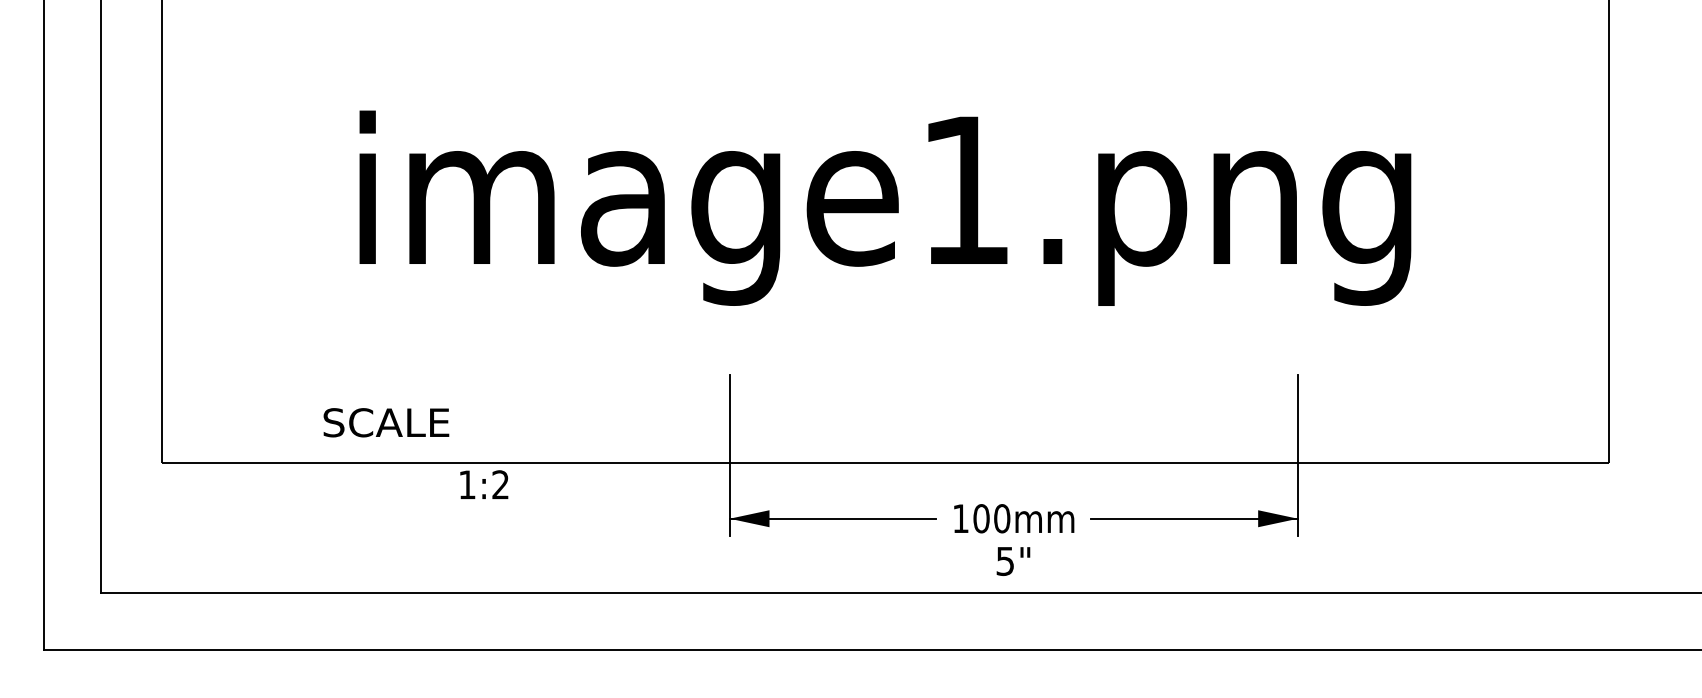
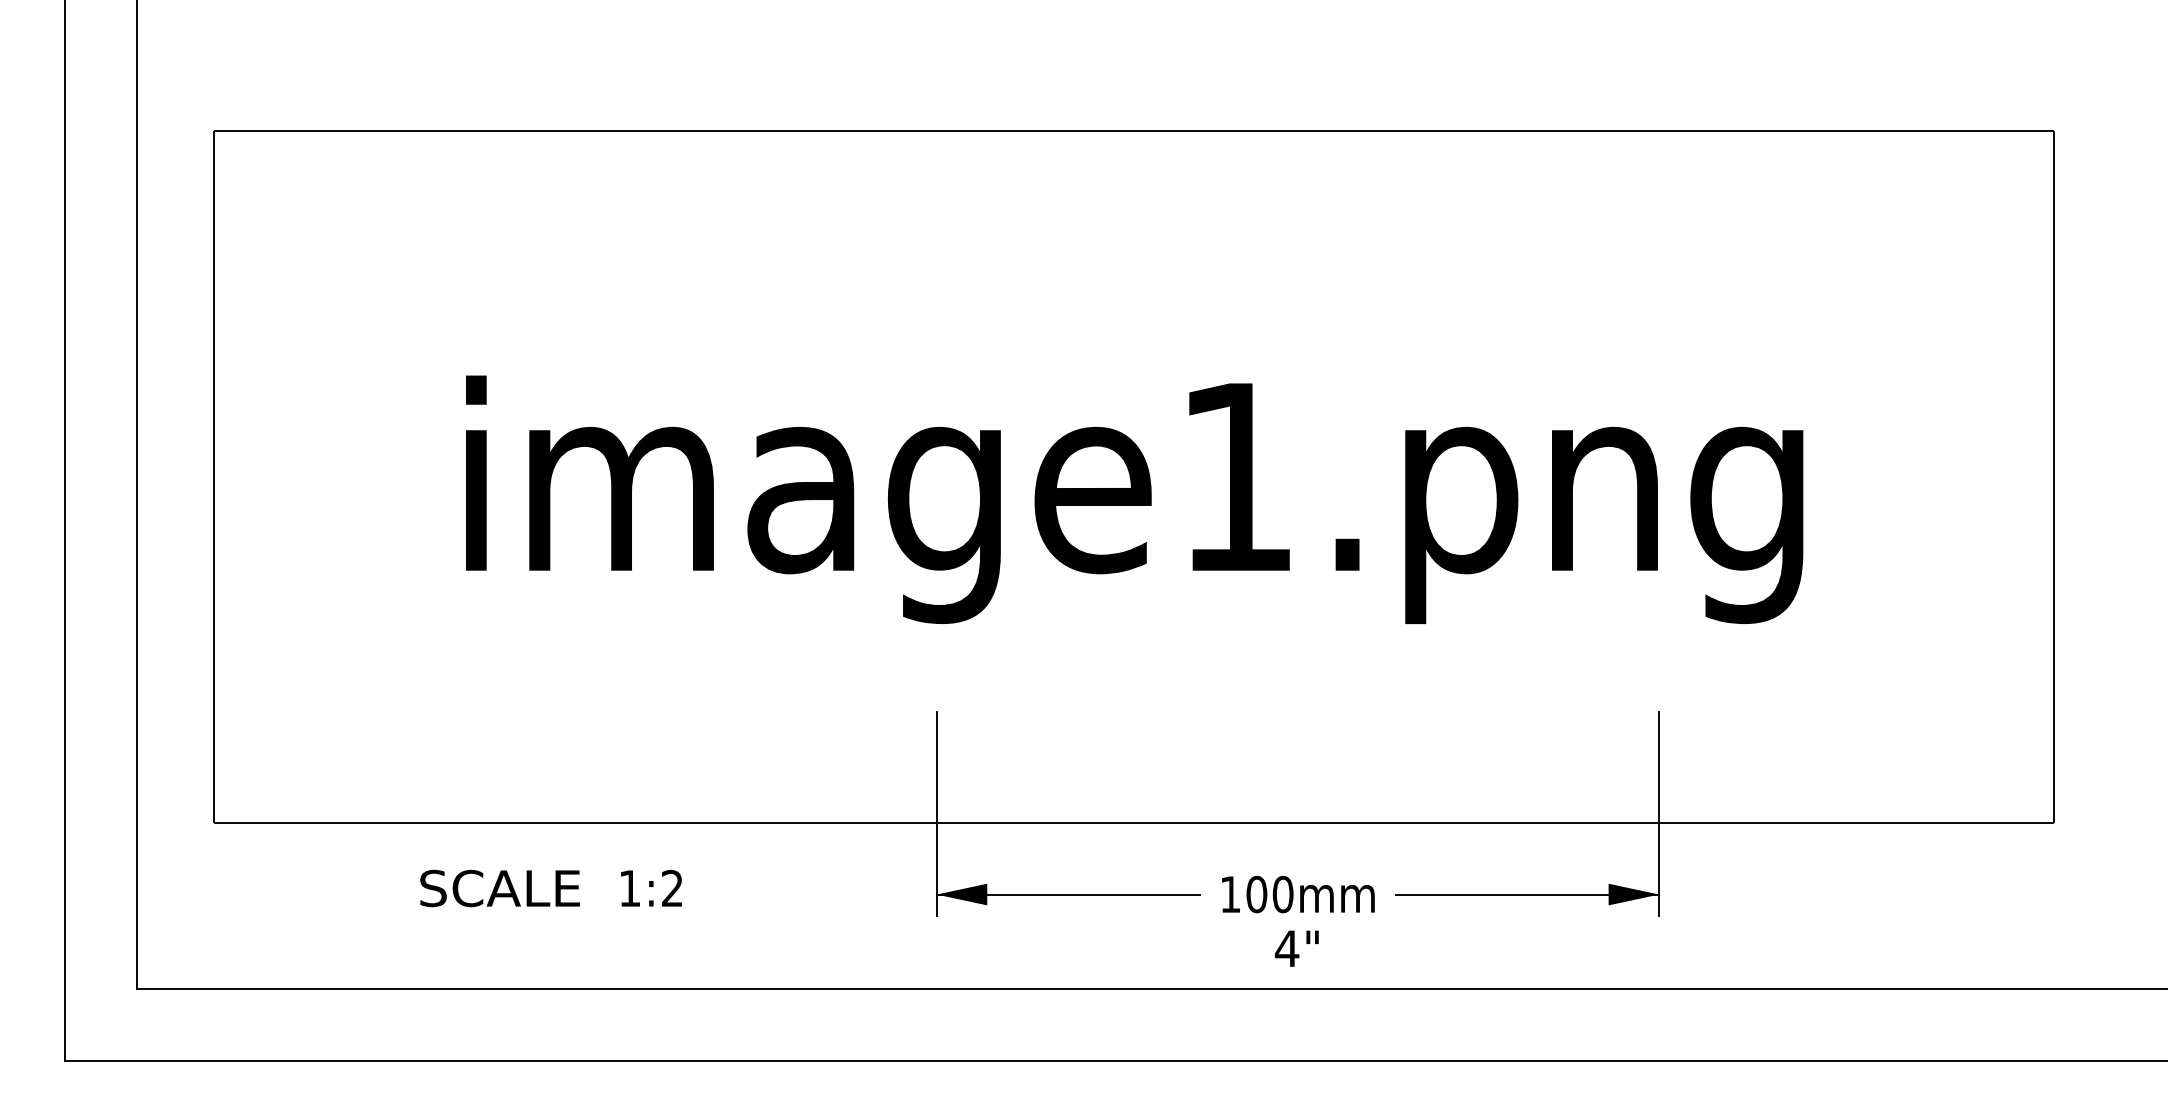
text: (385, 422) -> (499, 888), moved
text: (484, 484) -> (651, 887), moved
text: (1005, 561) -> (1287, 948), 5" -> 4"

